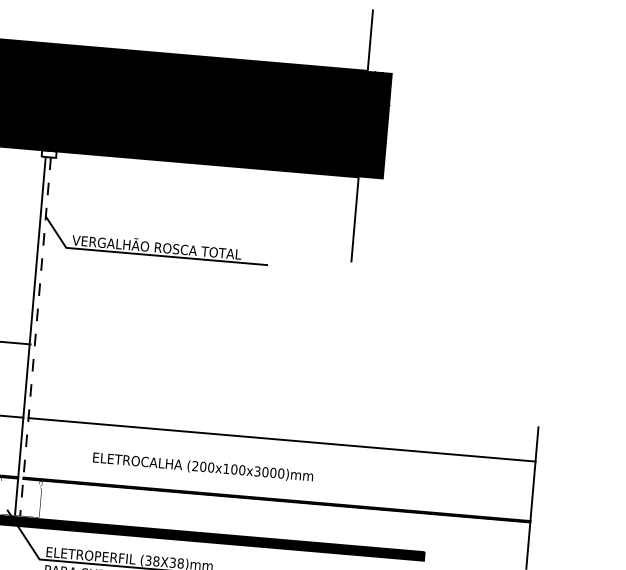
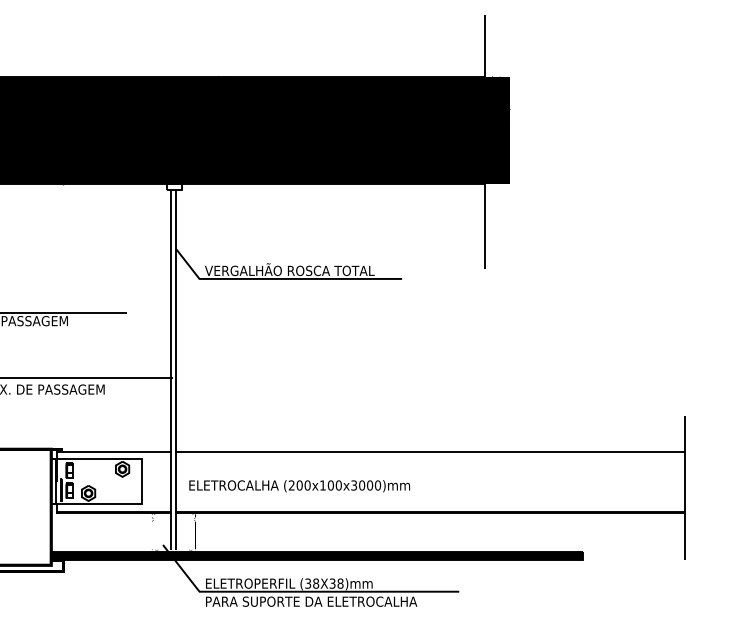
line: (35, 337) -> (176, 370), dashed -> solid
text: (202, 467) -> (299, 486), moved

